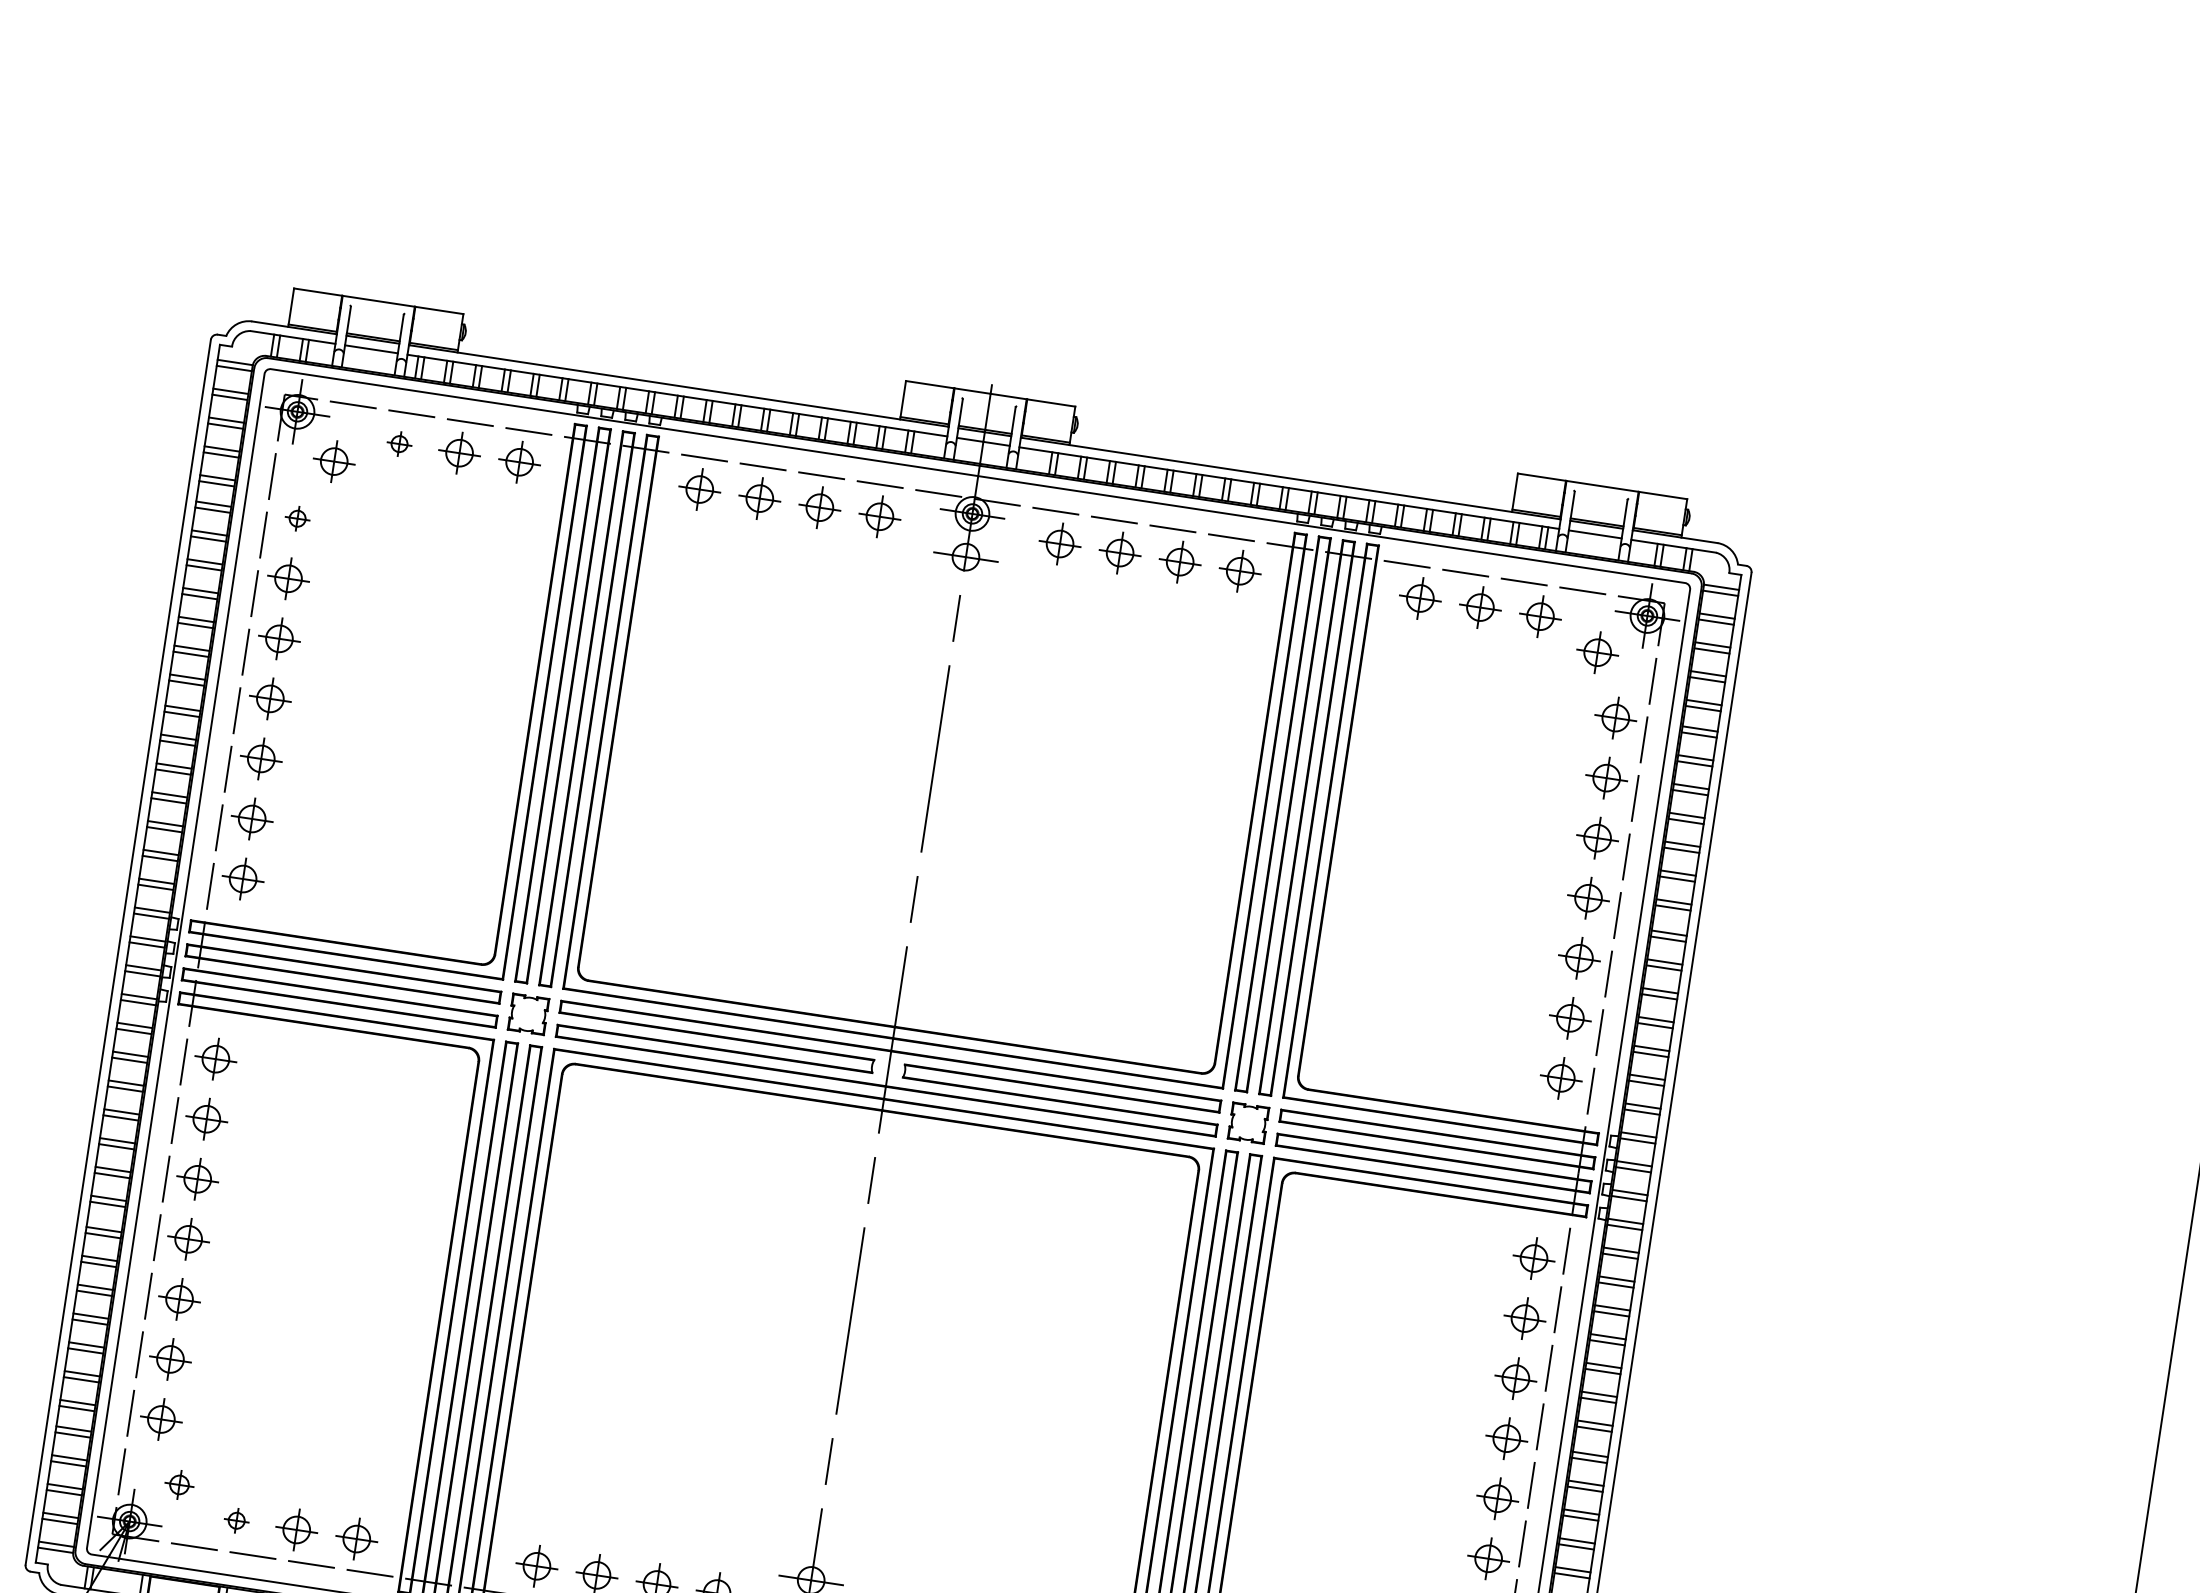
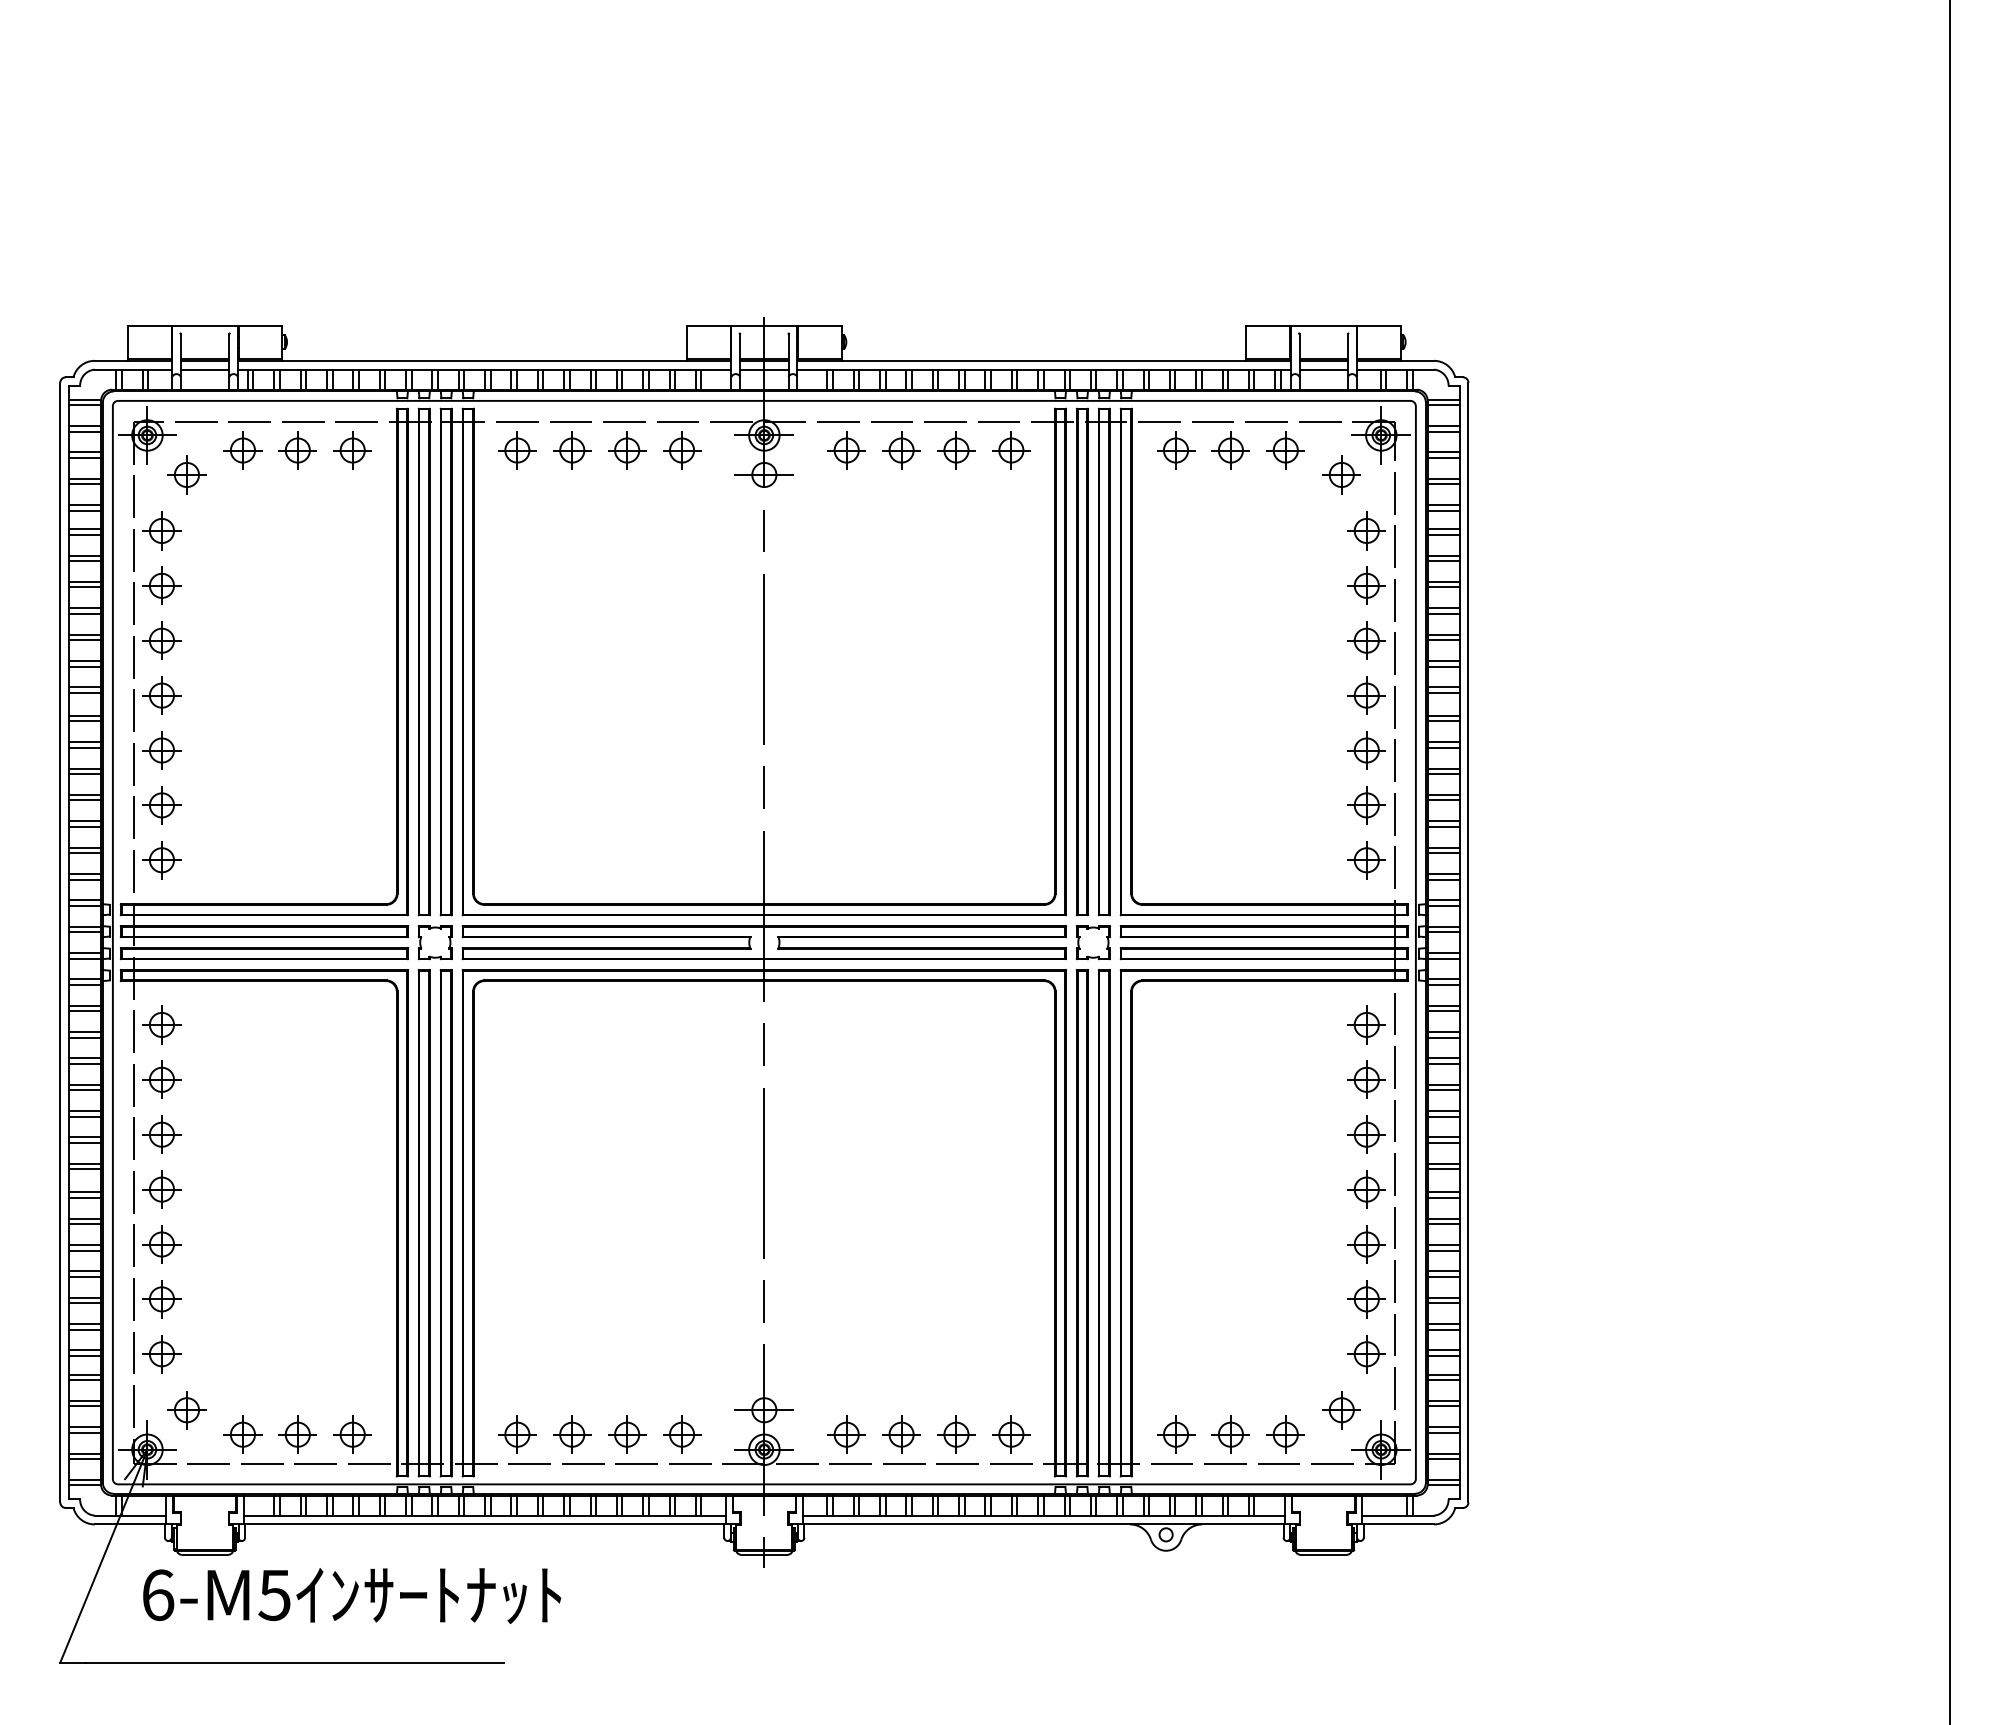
part: (399, 444) -> (242, 450), size x1.67
part: (297, 518) -> (161, 530), size x1.67
part: (178, 1485) -> (186, 1410), size x1.43
part: (236, 1520) -> (242, 1434), size x1.67

